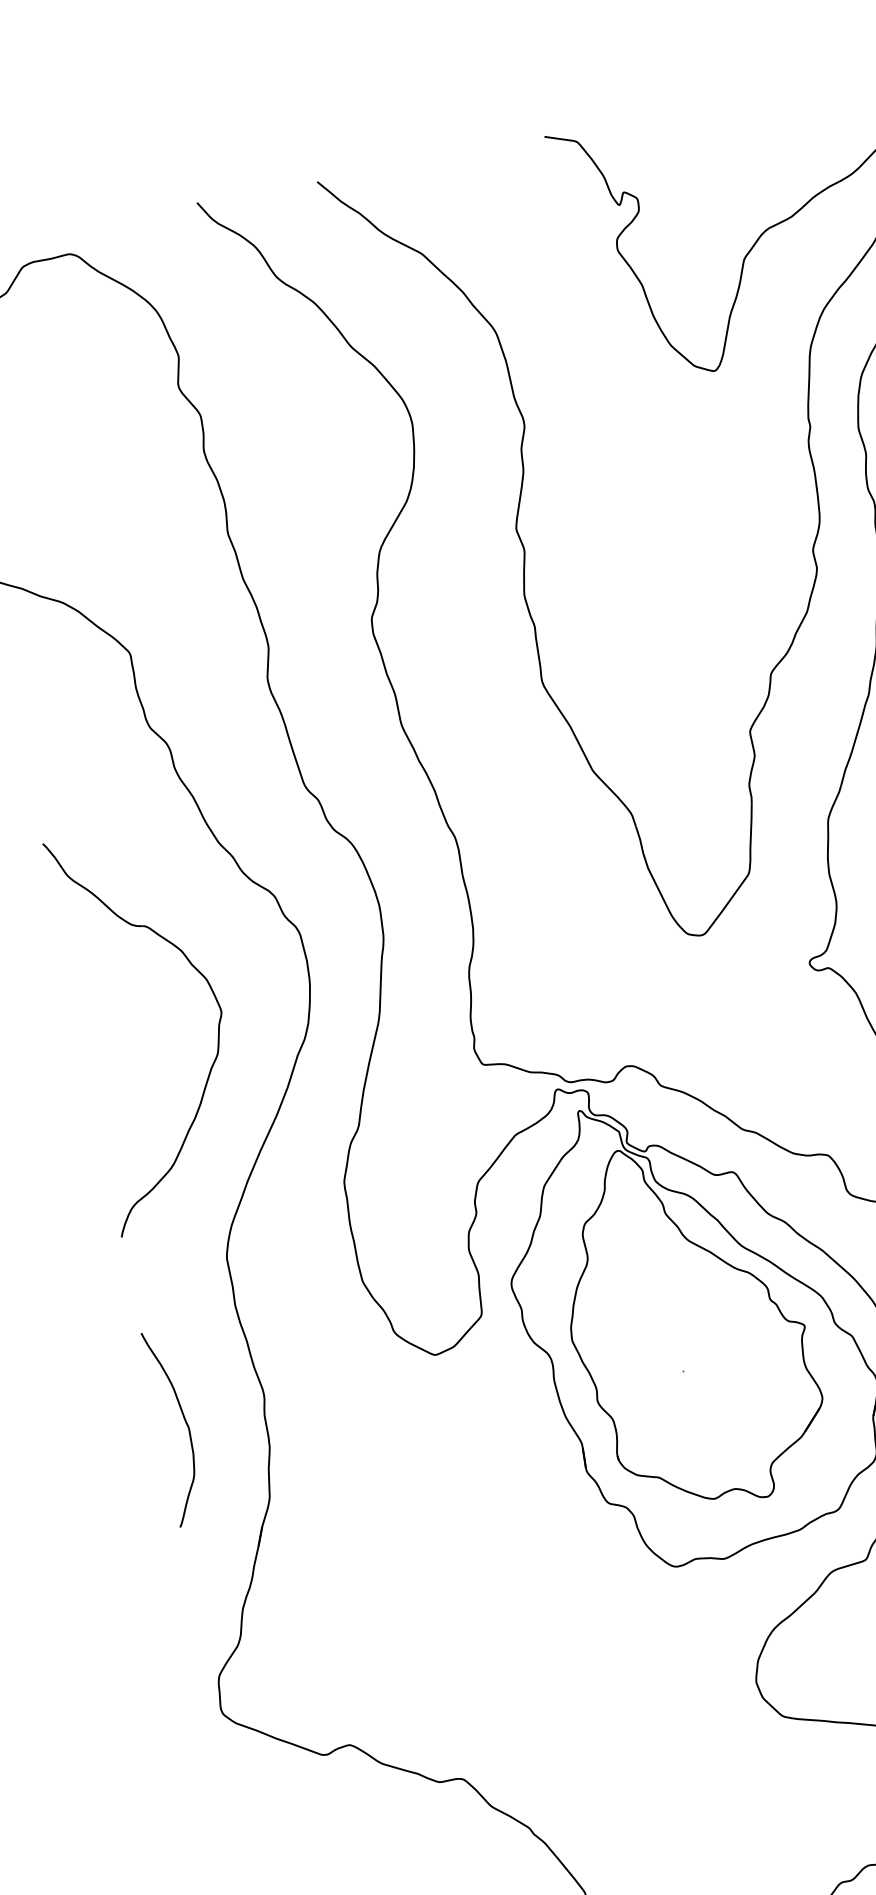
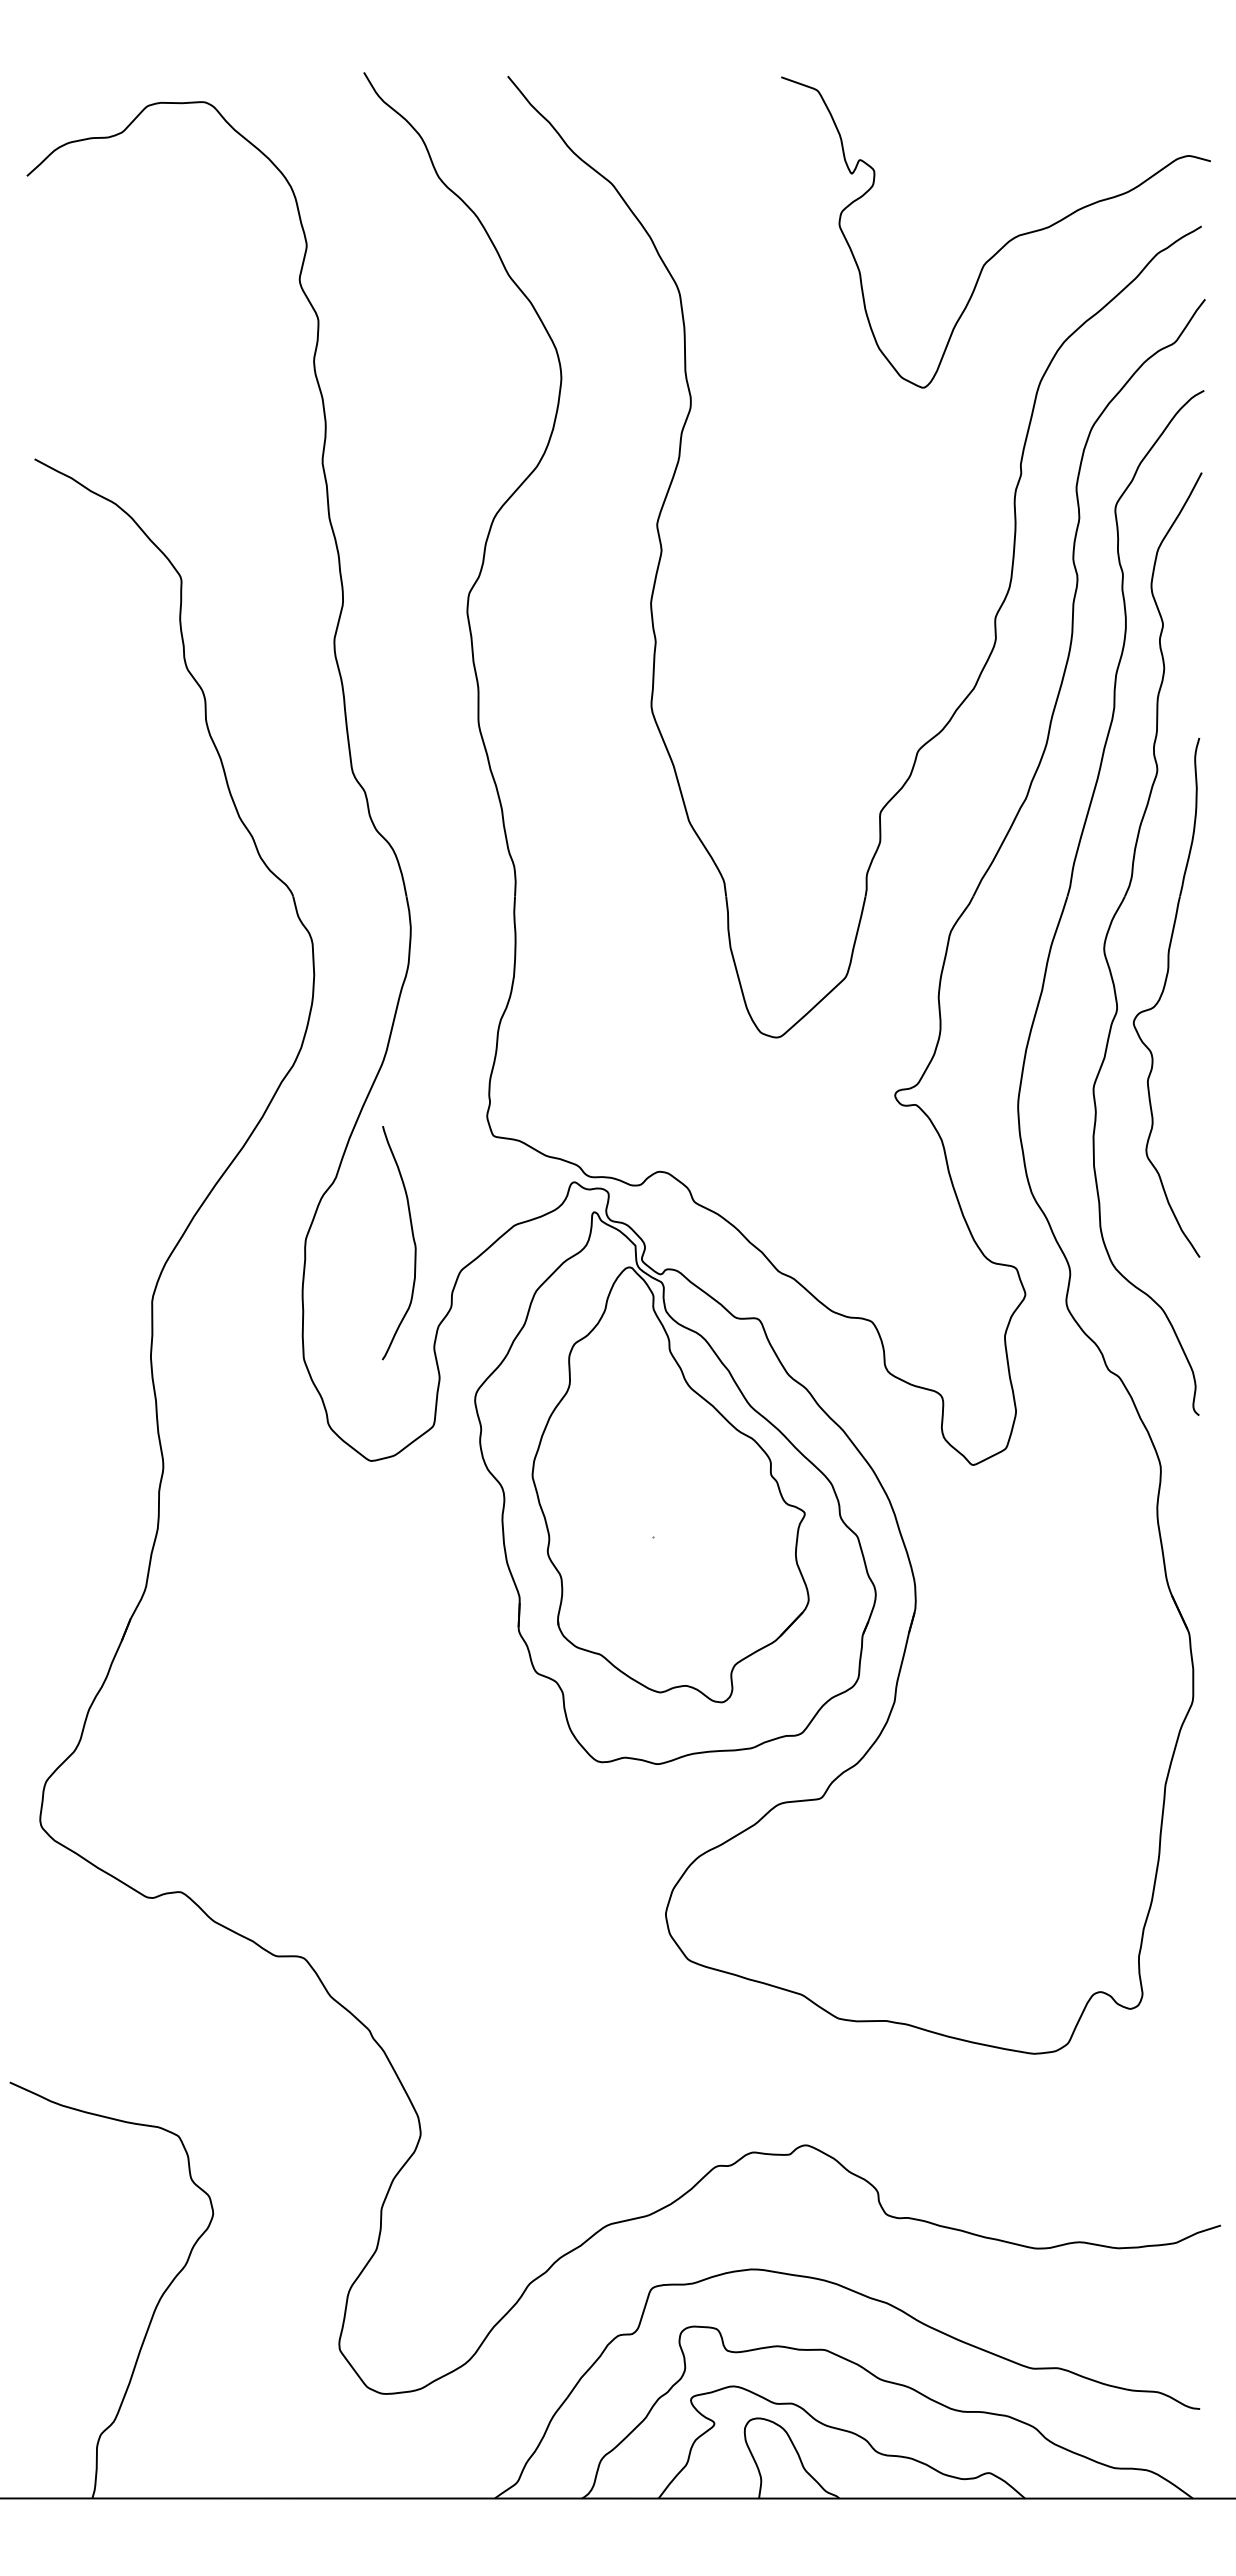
part: (217, 1028) -> (195, 1032), removed
curve: (184, 1421) -> (412, 1238), moved

